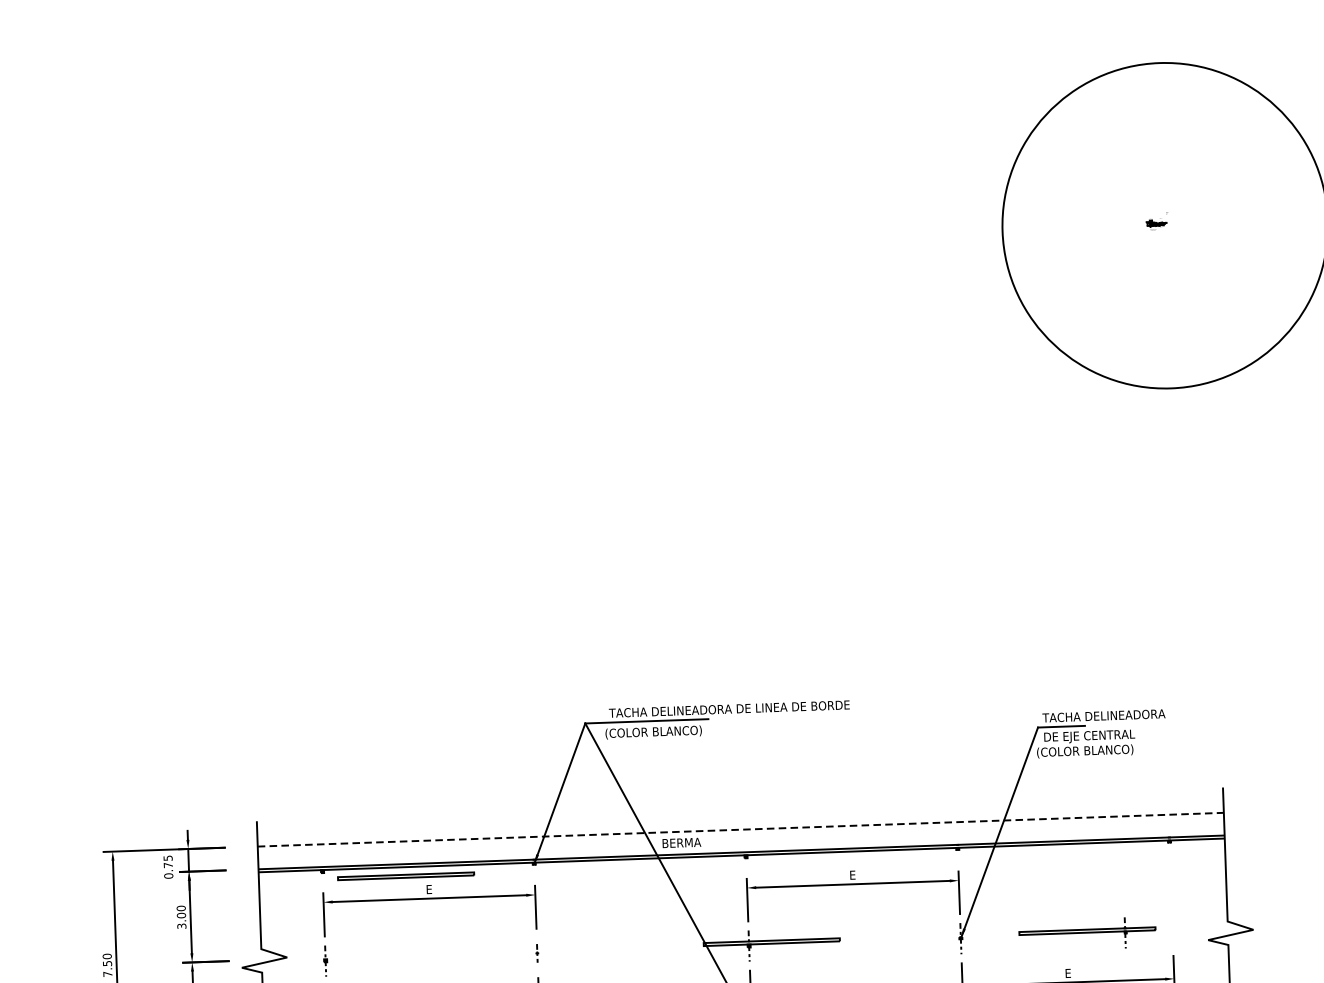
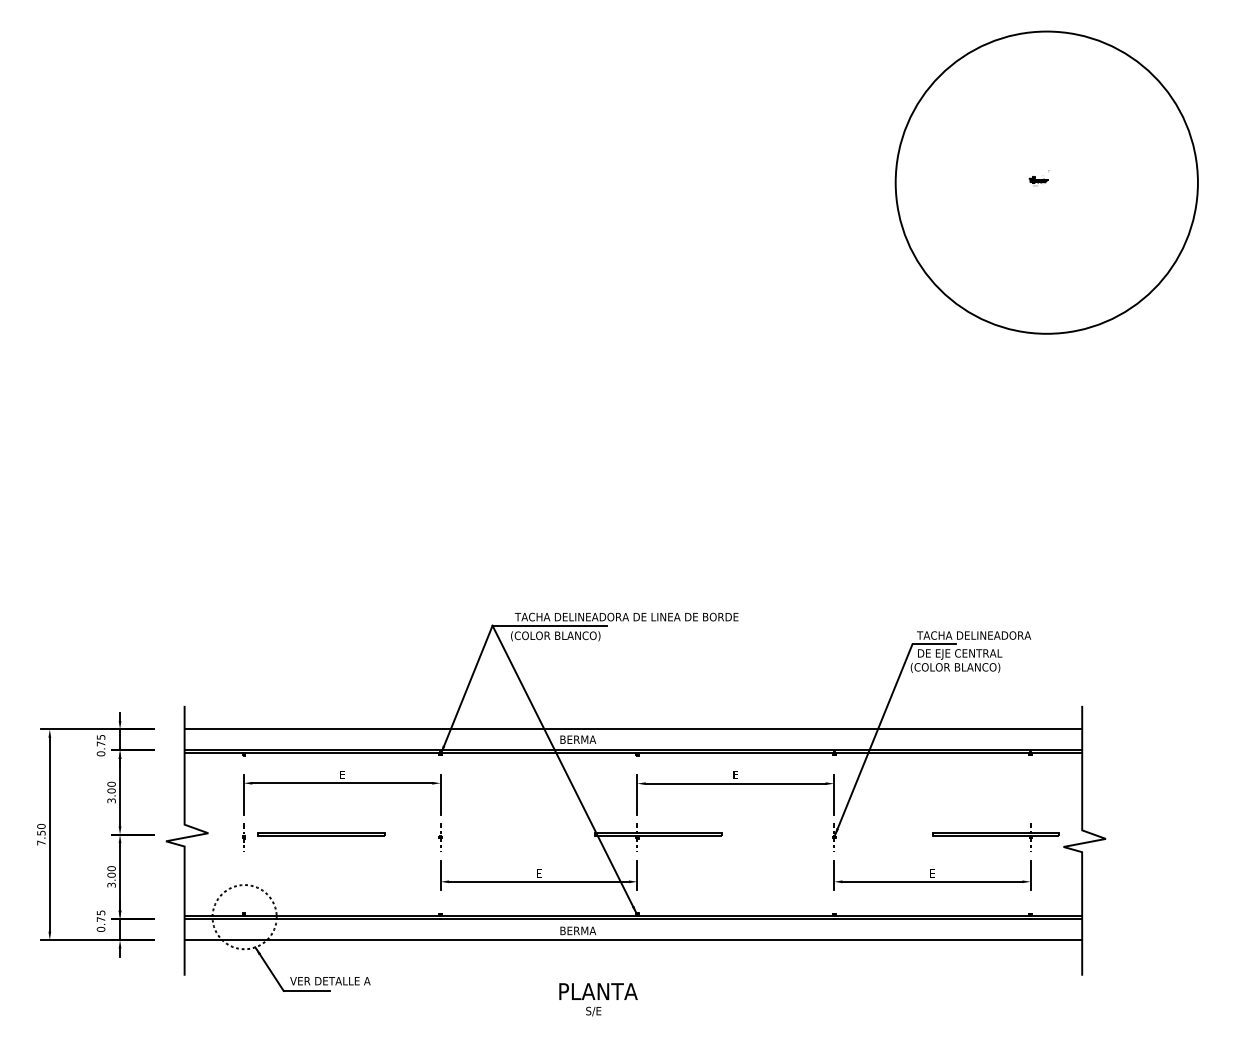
line: (740, 829) -> (633, 729), dashed -> solid
line: (406, 874) -> (321, 833), moved
part: (1087, 934) -> (995, 837), moved
part: (537, 953) -> (440, 837), size x1.67

